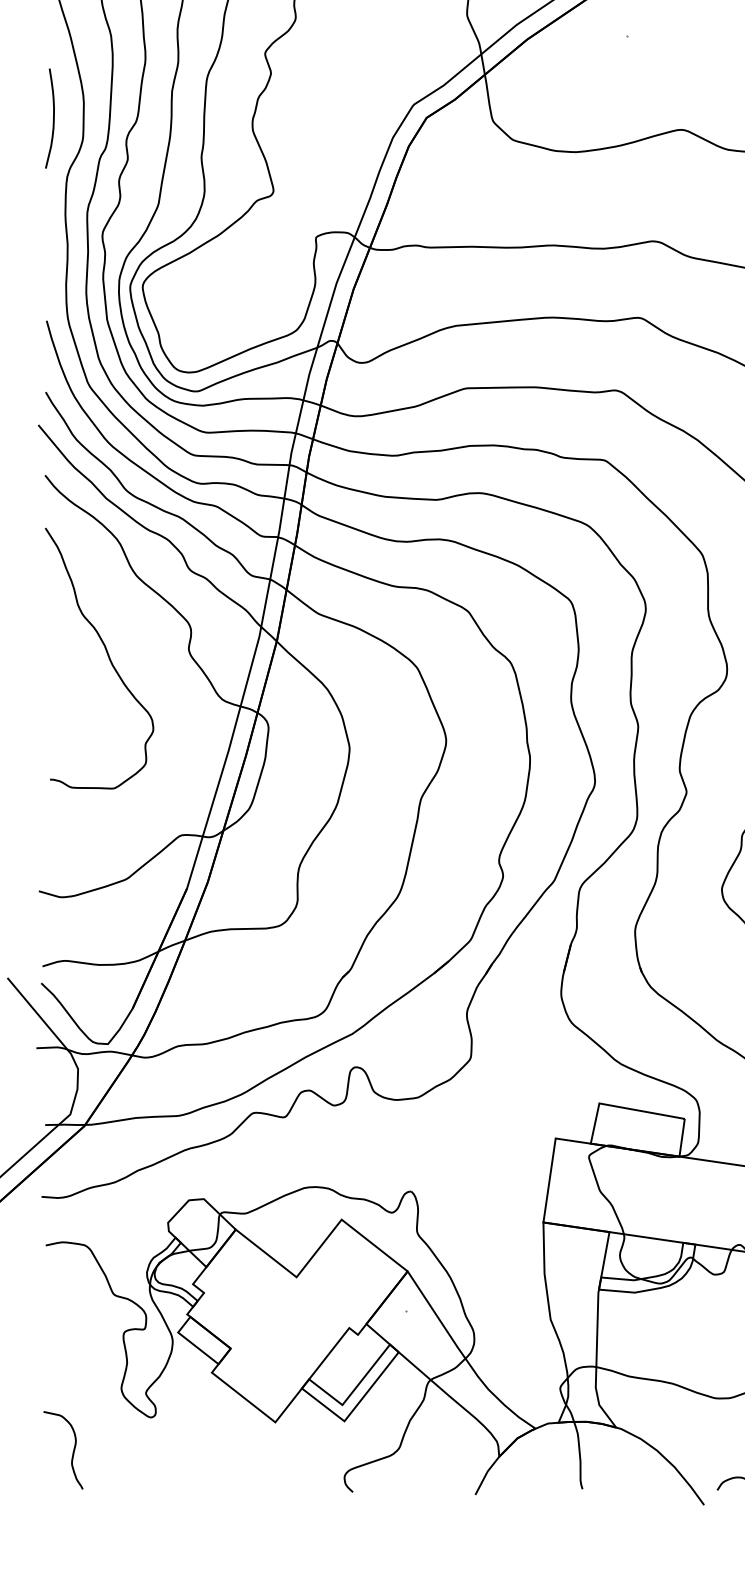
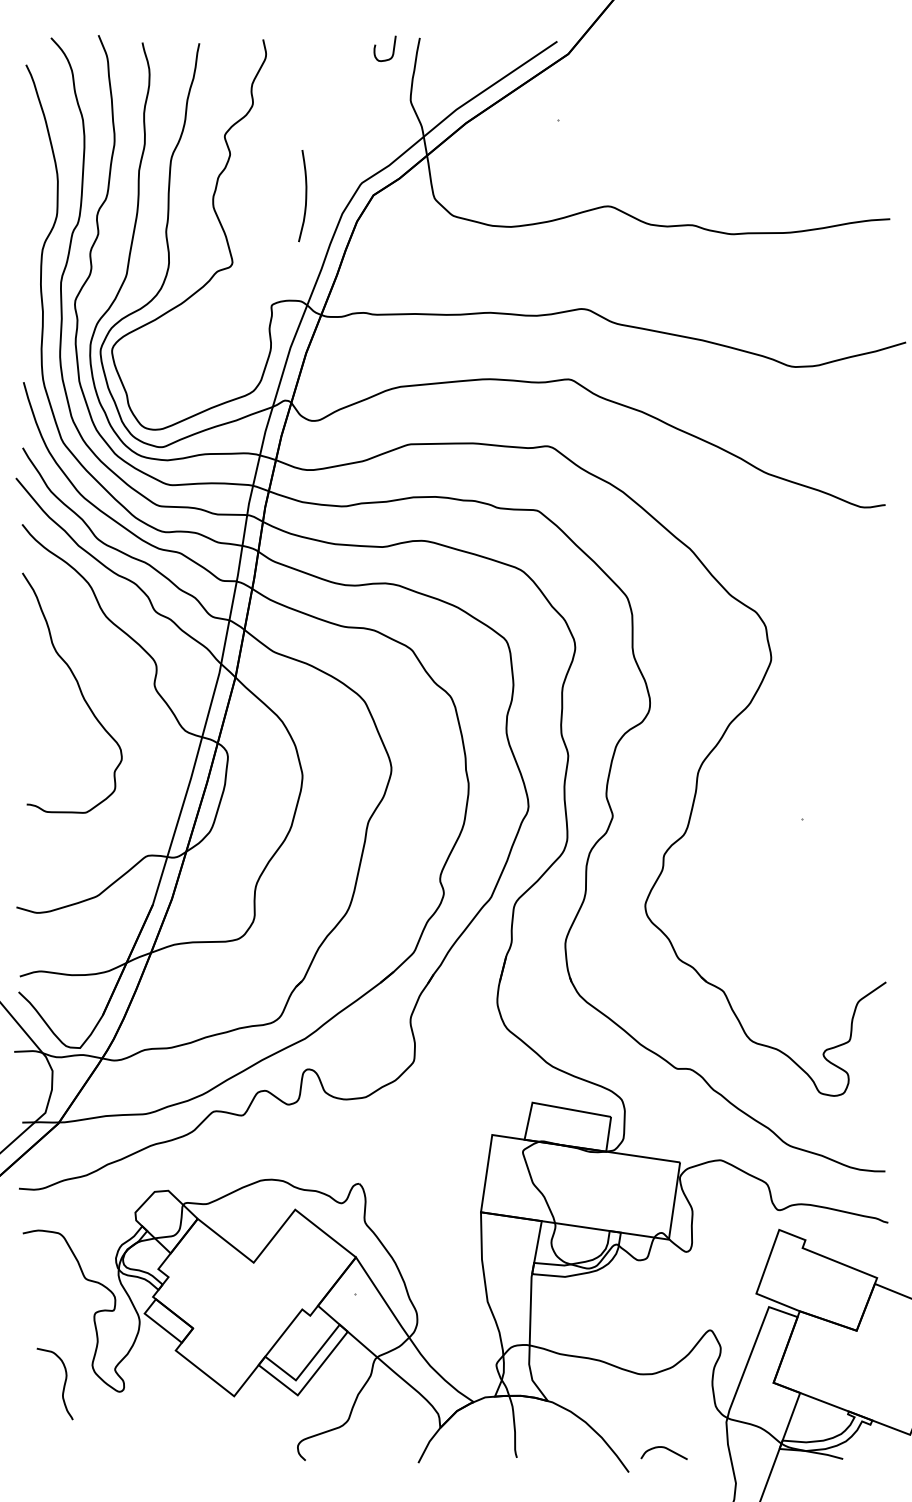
curve: (53, 119) -> (305, 196), moved
curve: (72, 1451) -> (63, 1385), moved

